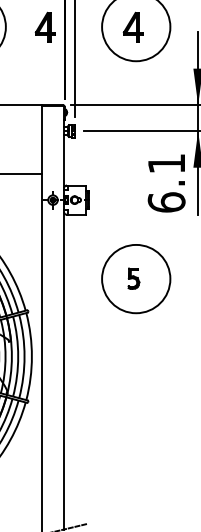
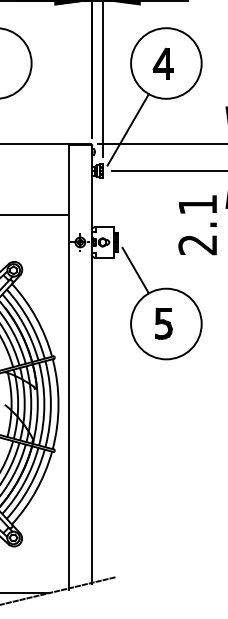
part: (44, 27) -> (71, 63), removed
line: (98, 90) -> (127, 129), added
text: (166, 202) -> (197, 244), 6.1 -> 2.1
line: (106, 227) -> (135, 270), added
part: (133, 278) -> (163, 323), size x1.43

